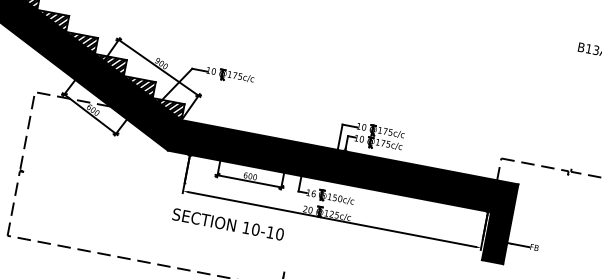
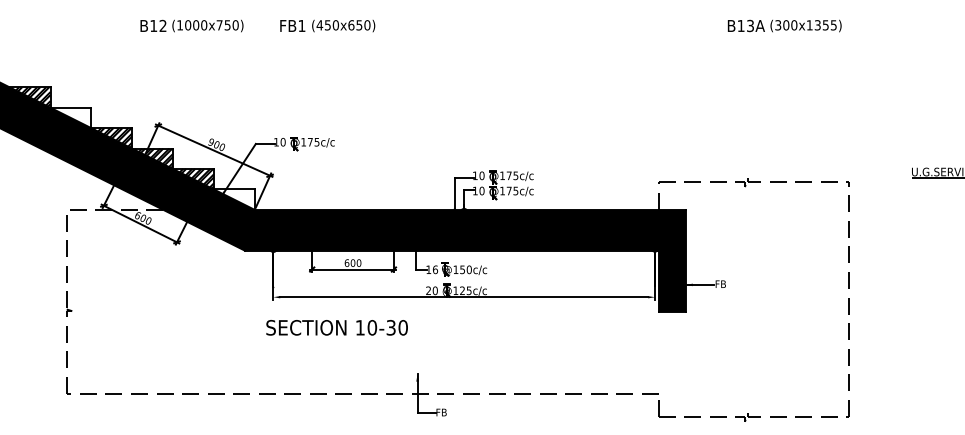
hatch: (52, 20) -> (71, 117), removed
hatch: (167, 108) -> (234, 198), removed
text: (270, 232) -> (390, 327), 10-10 -> 10-30

